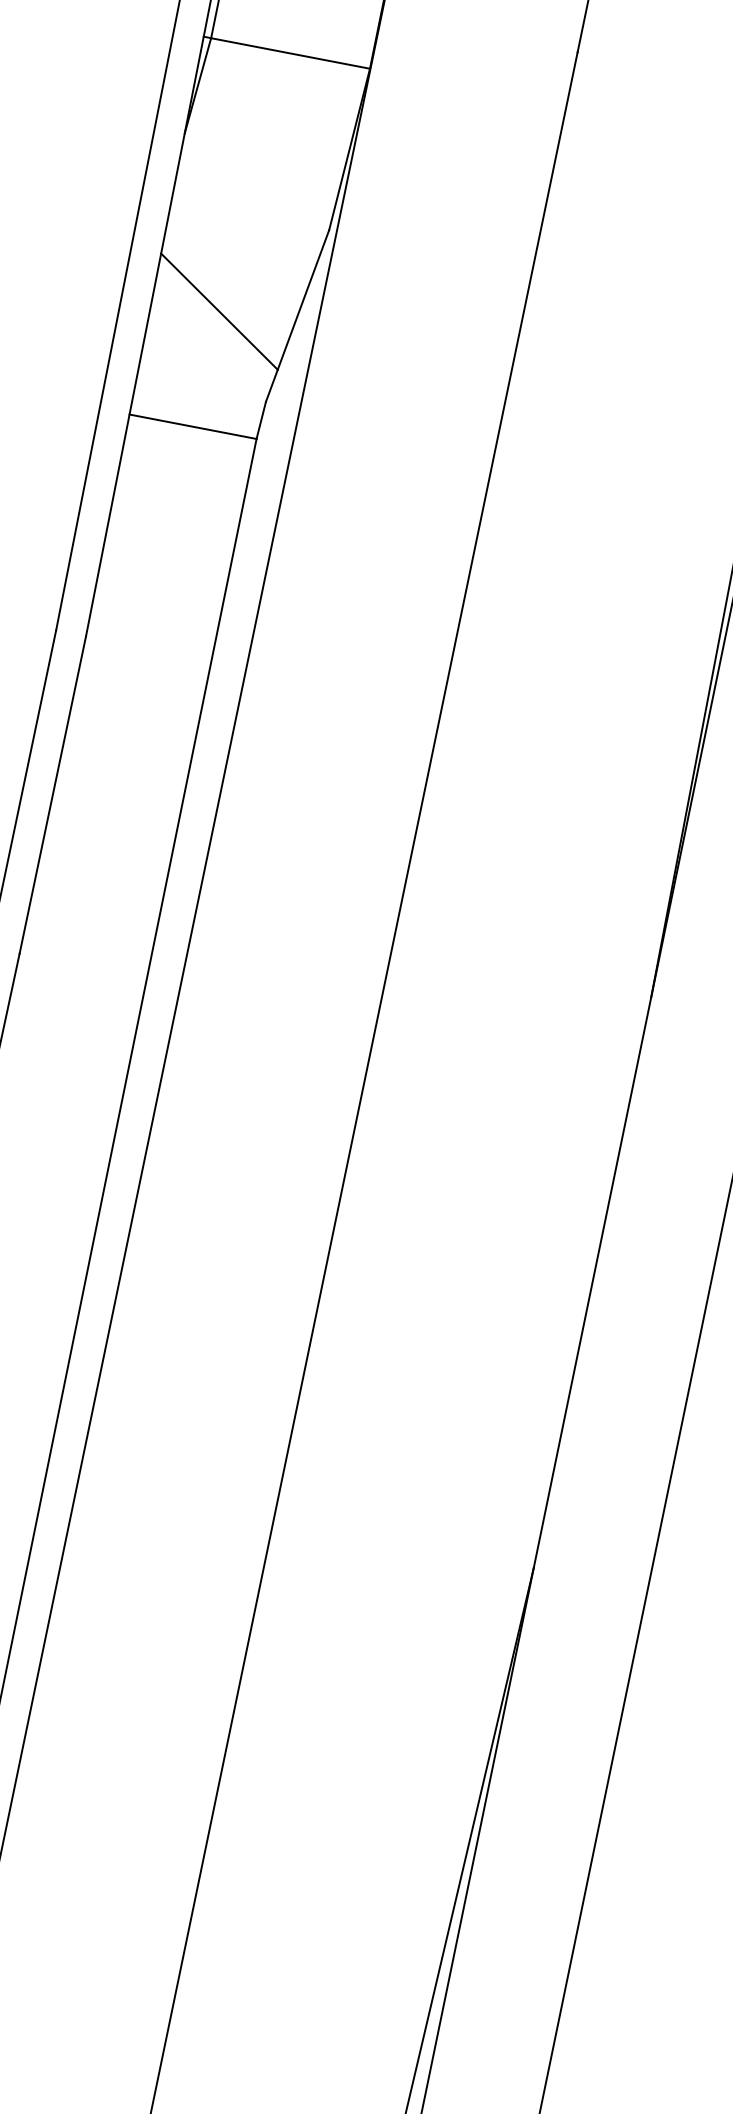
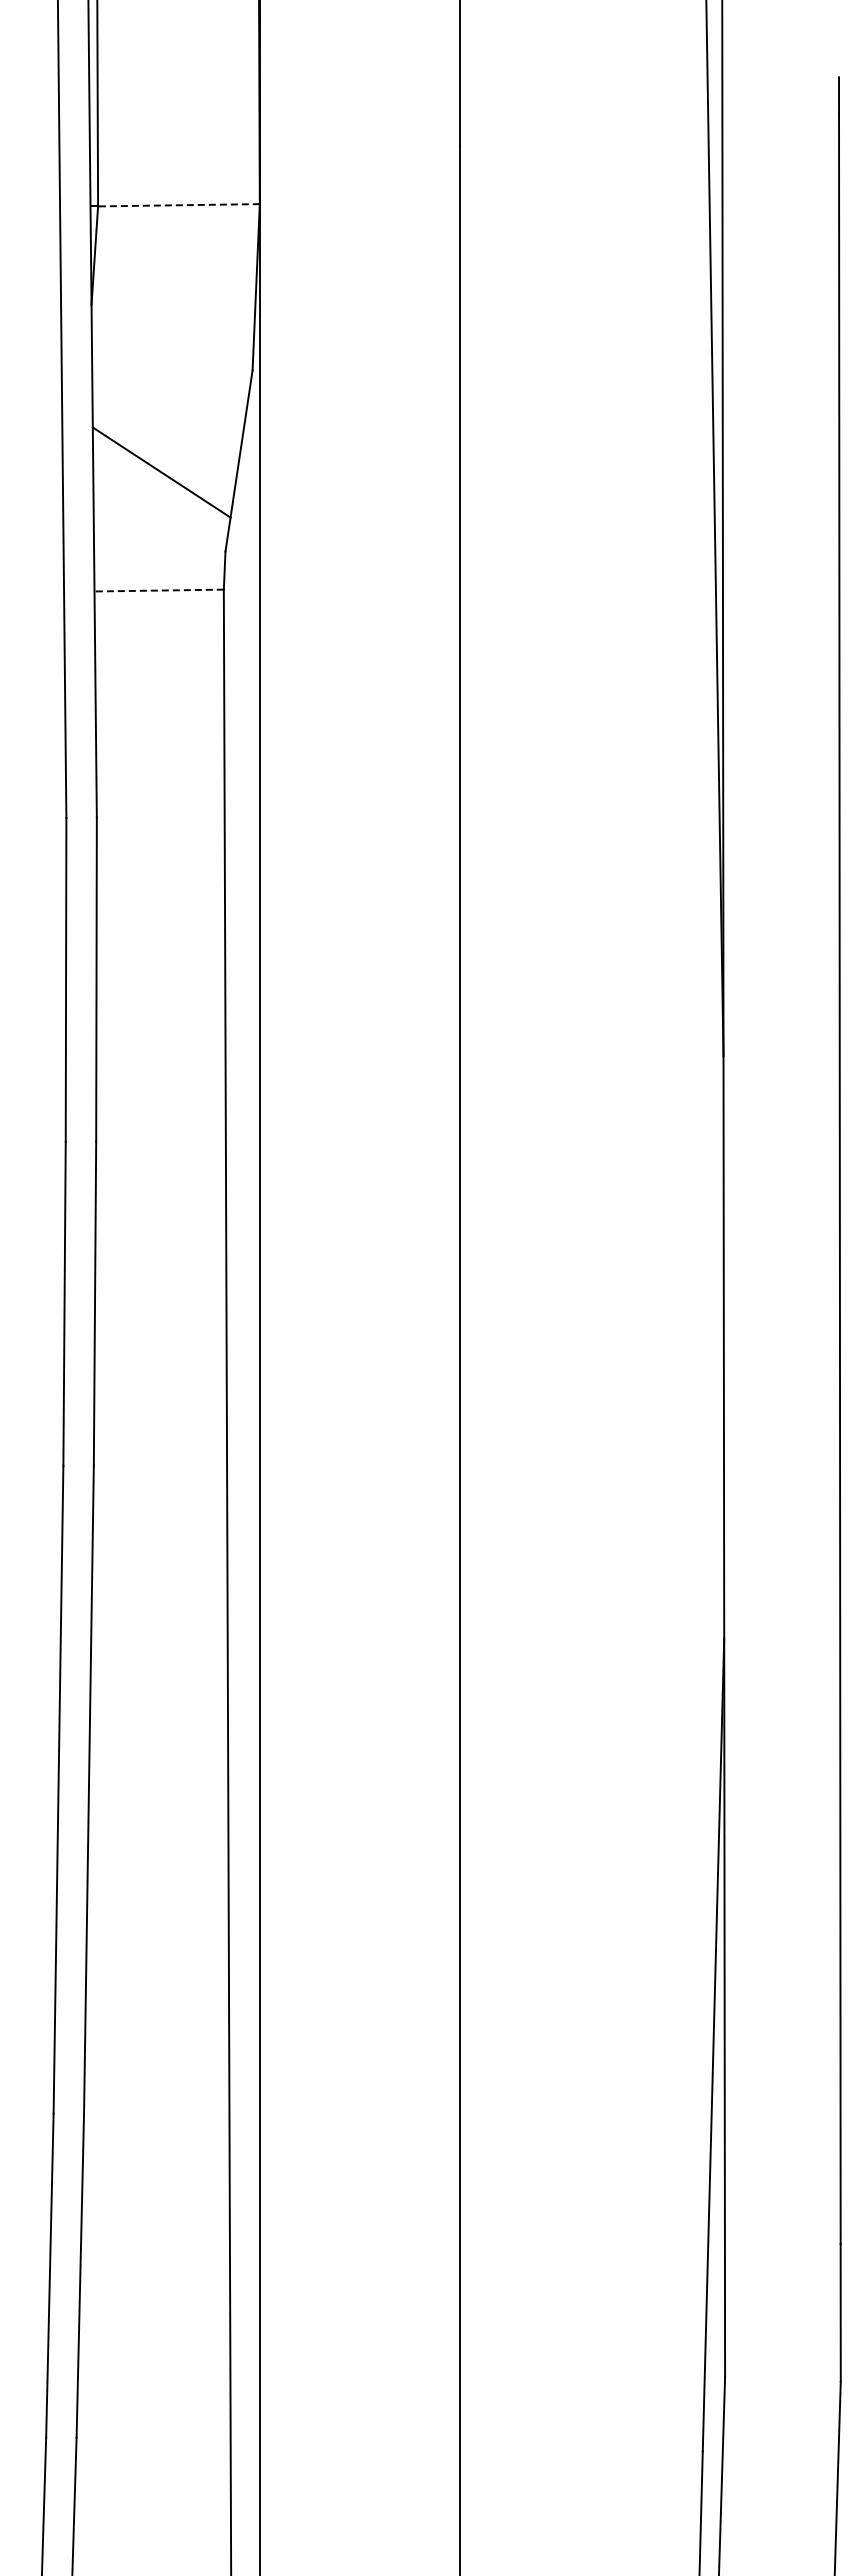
line: (290, 53) -> (178, 205), solid -> dashed
line: (193, 426) -> (159, 590), solid -> dashed

